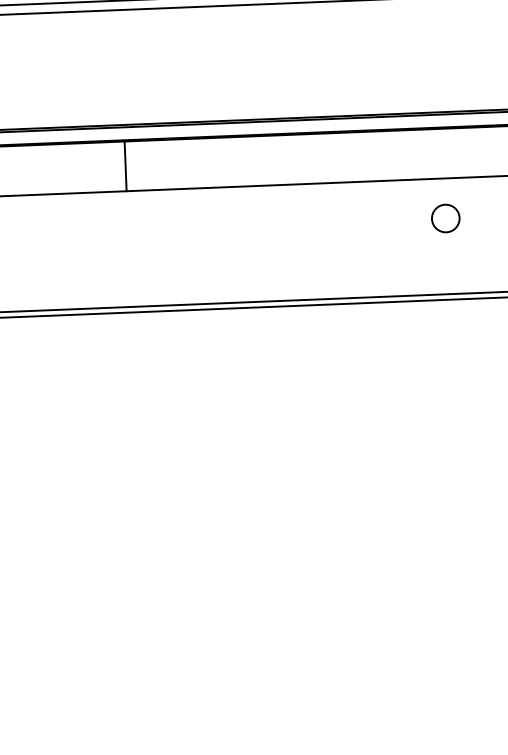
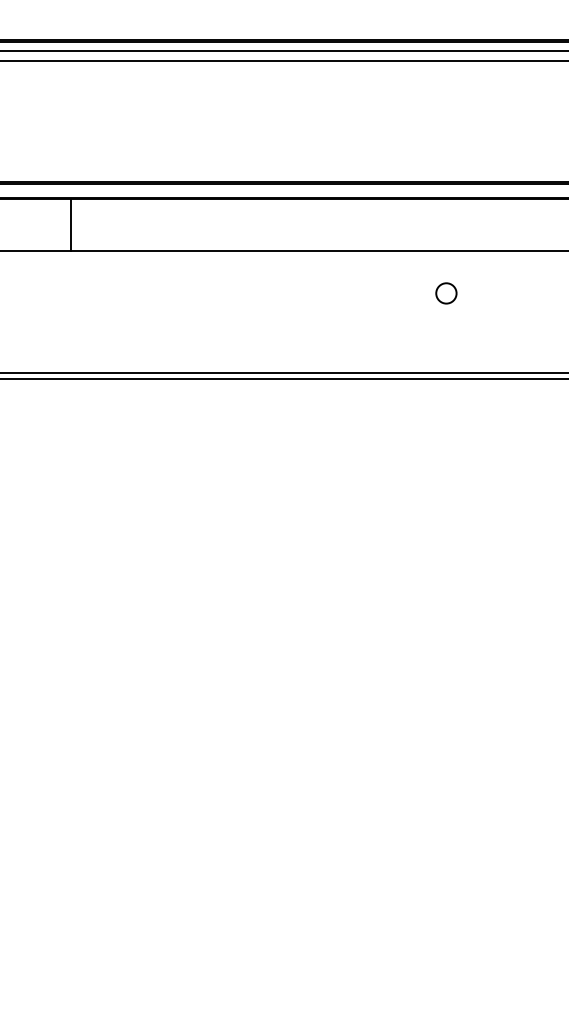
line: (125, 166) -> (71, 225), moved
circle: (445, 218) -> (446, 293), size x0.7

